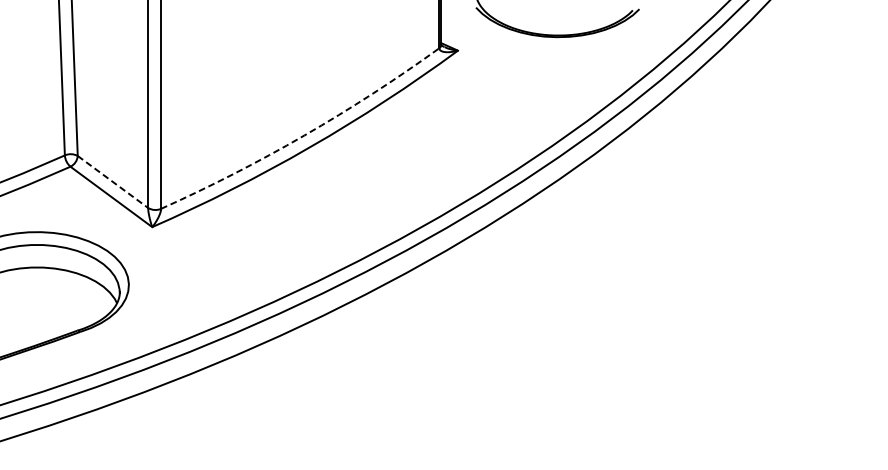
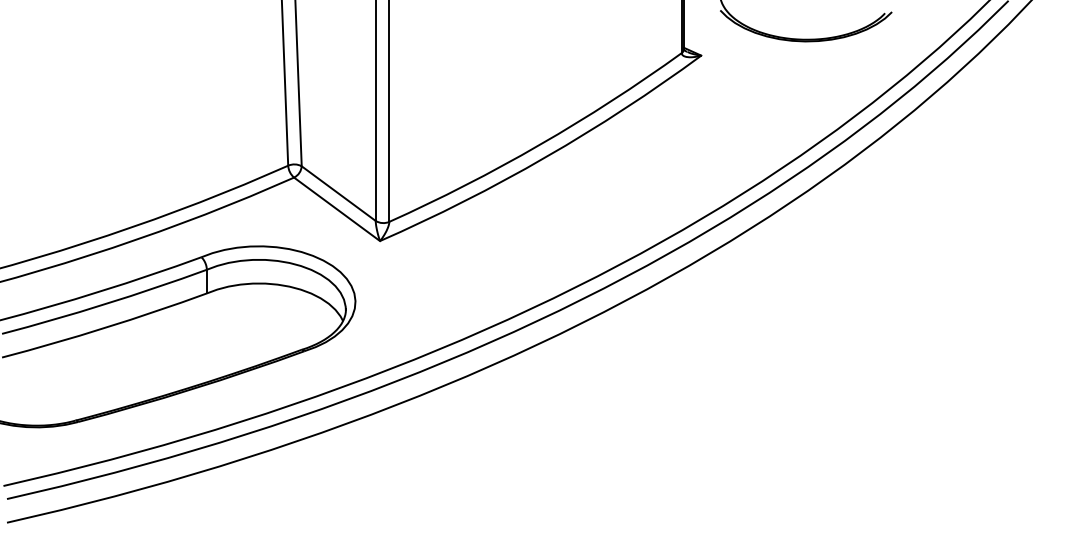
arc: (303, 135) -> (539, 144), dashed -> solid
line: (112, 181) -> (338, 193), dashed -> solid

